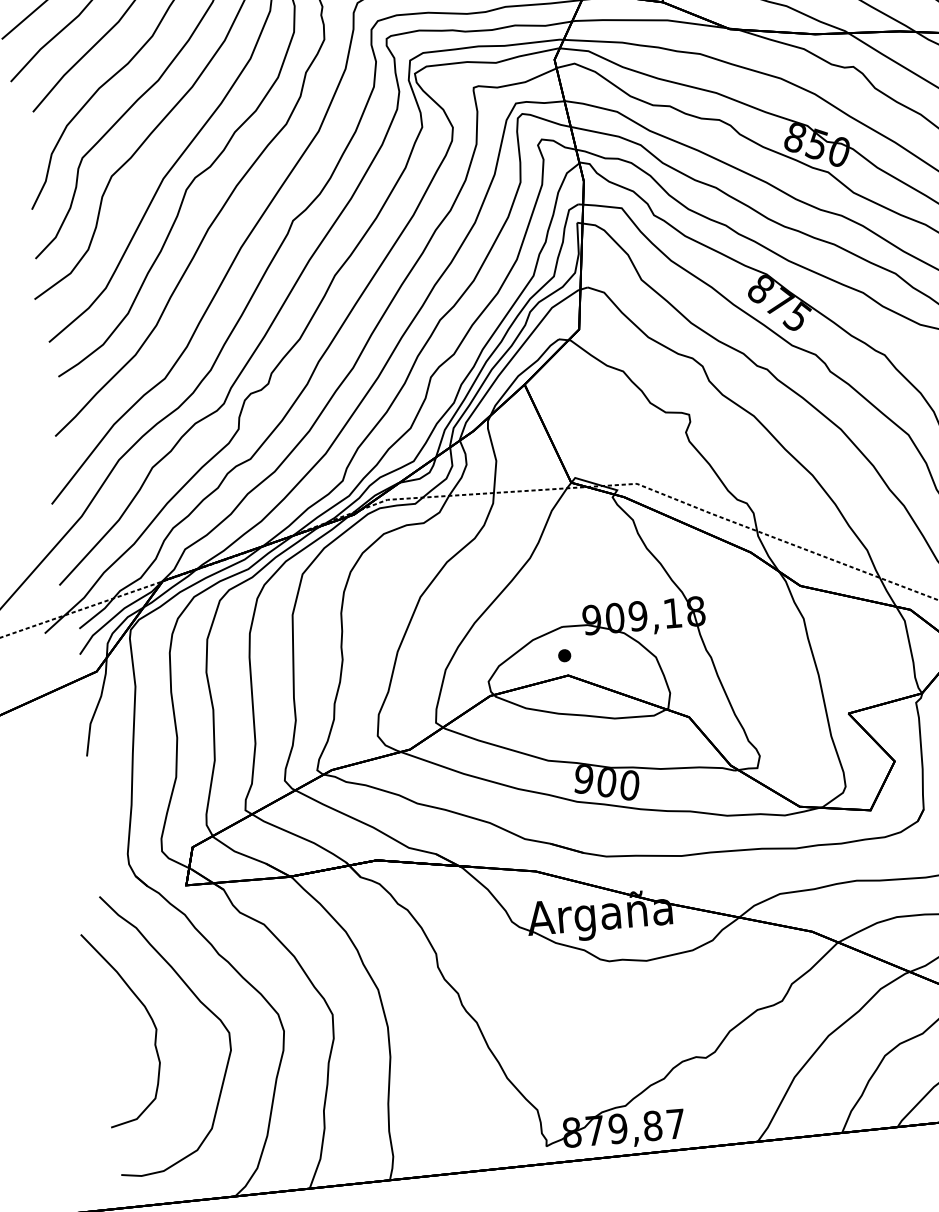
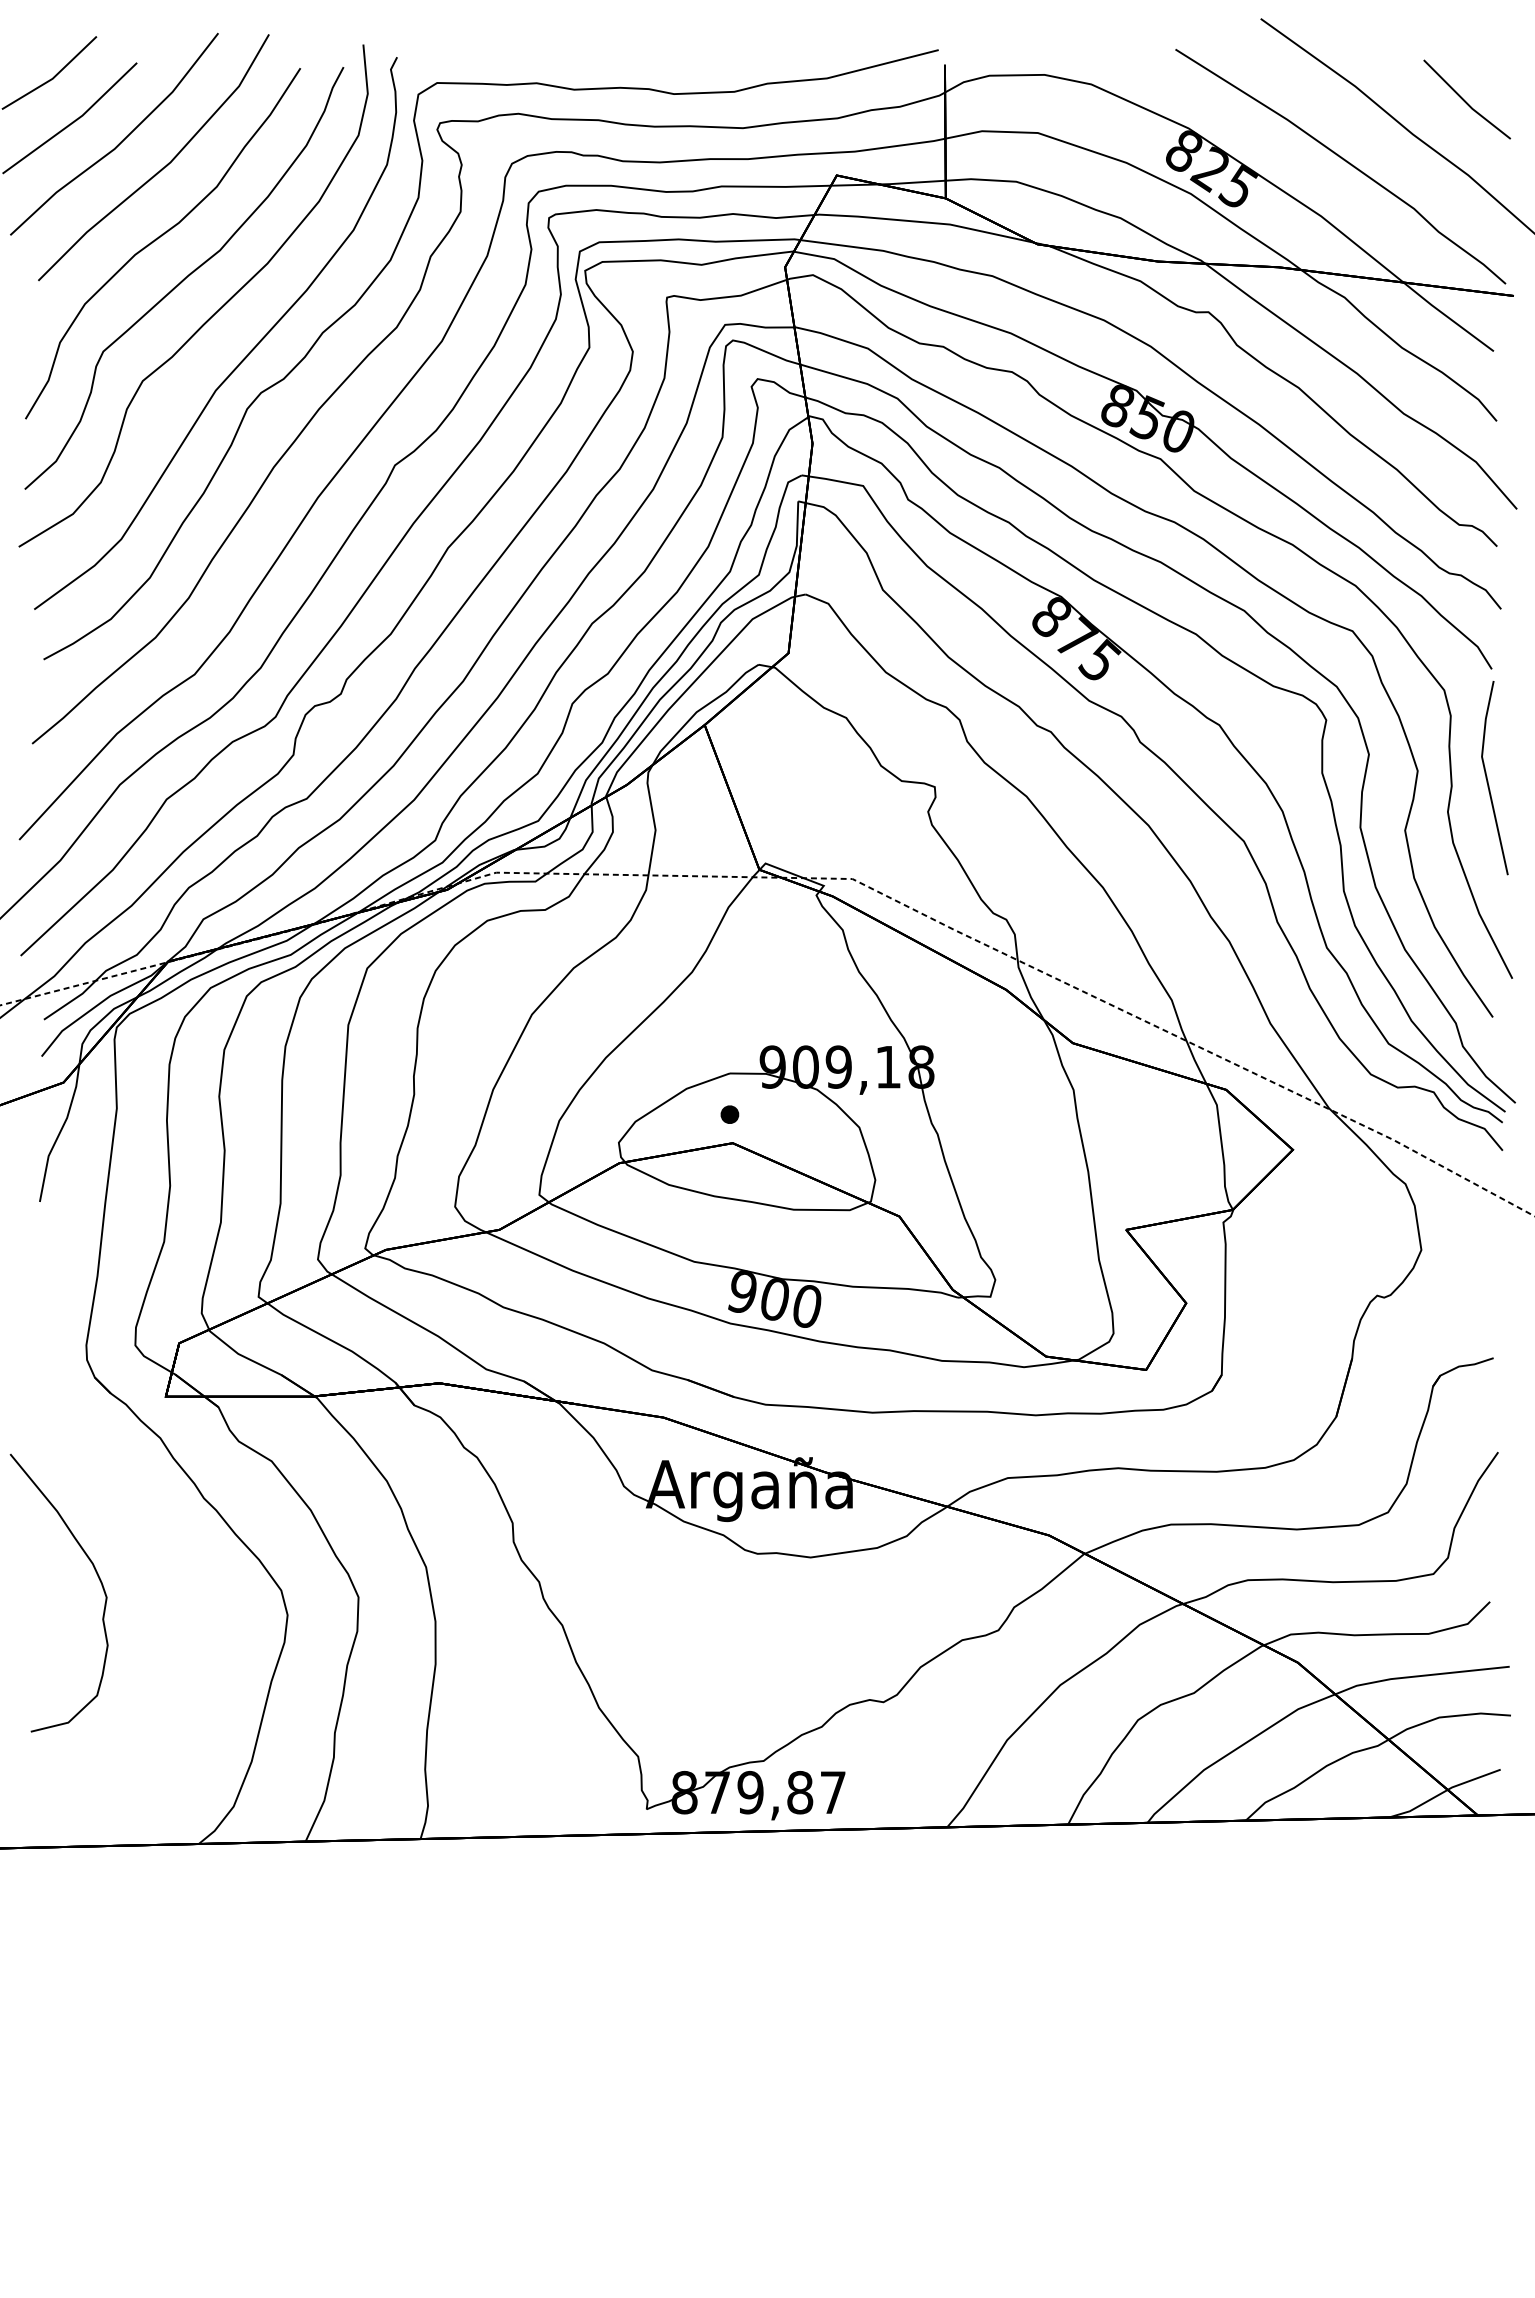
curve: (202, 1004) -> (174, 1567), removed

